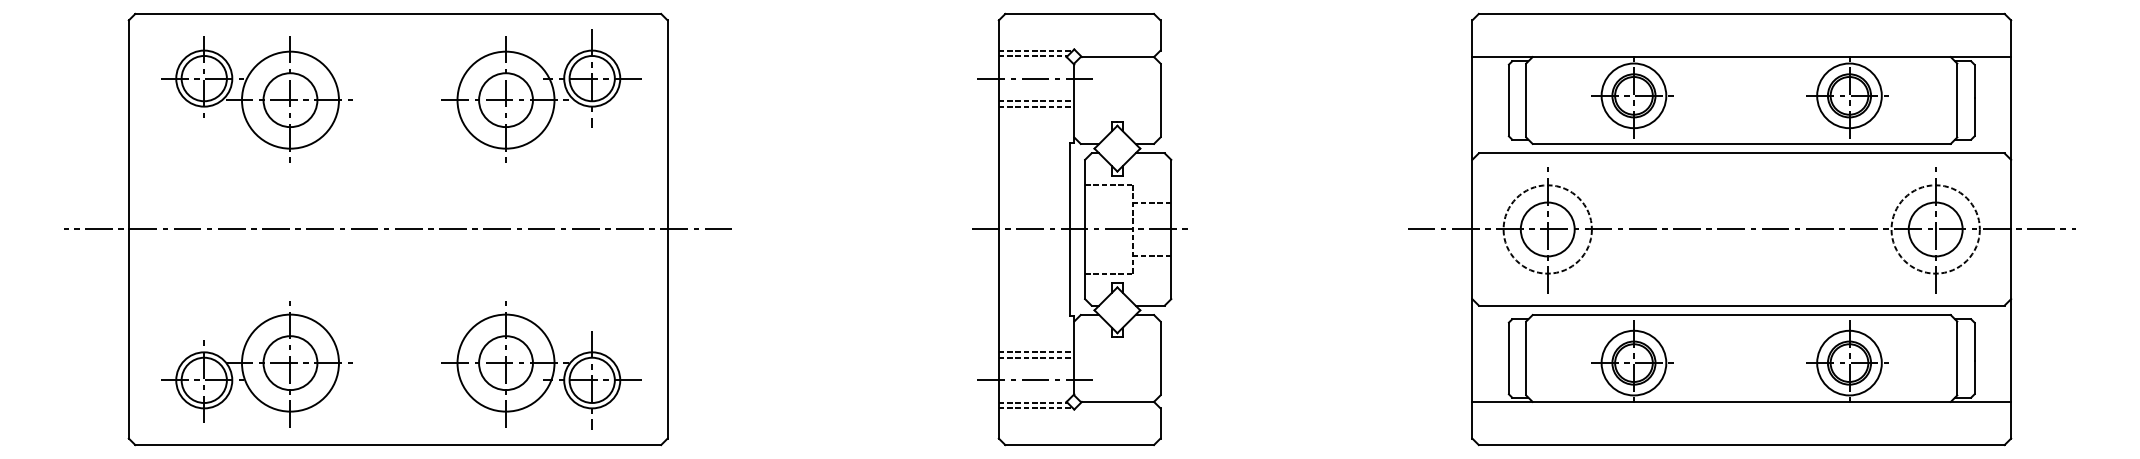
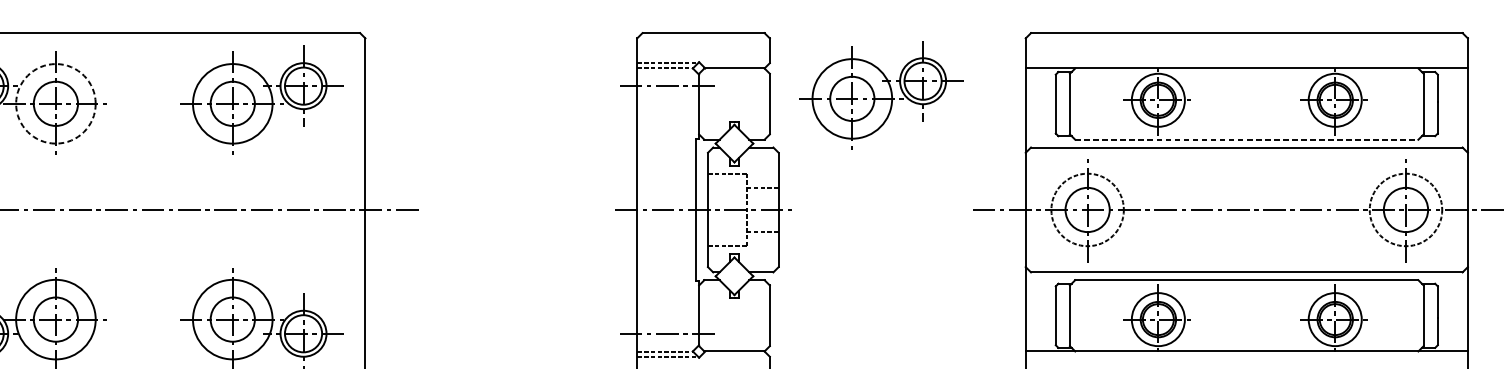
part: (1296, 89) -> (881, 95), added
circle: (290, 99) -> (55, 103), solid -> dashed
line: (1036, 101) -> (668, 104), removed
line: (1036, 106) -> (668, 109), removed
line: (1742, 143) -> (1247, 139), solid -> dashed
line: (1036, 352) -> (668, 310), removed
line: (1036, 357) -> (668, 315), removed

